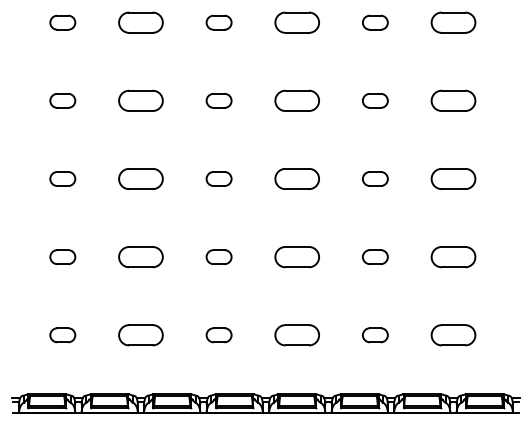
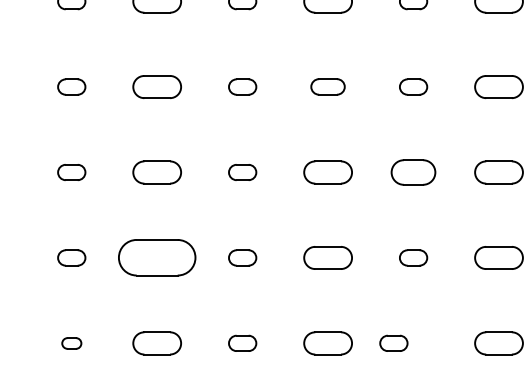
part: (296, 100) -> (327, 86), size x0.7
part: (375, 178) -> (413, 171), size x1.6
part: (140, 257) -> (156, 258), size x1.6
part: (62, 335) -> (71, 343), size x0.7
part: (375, 335) -> (394, 343), moved

